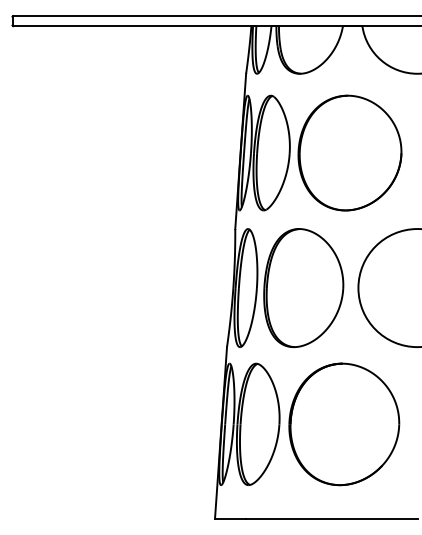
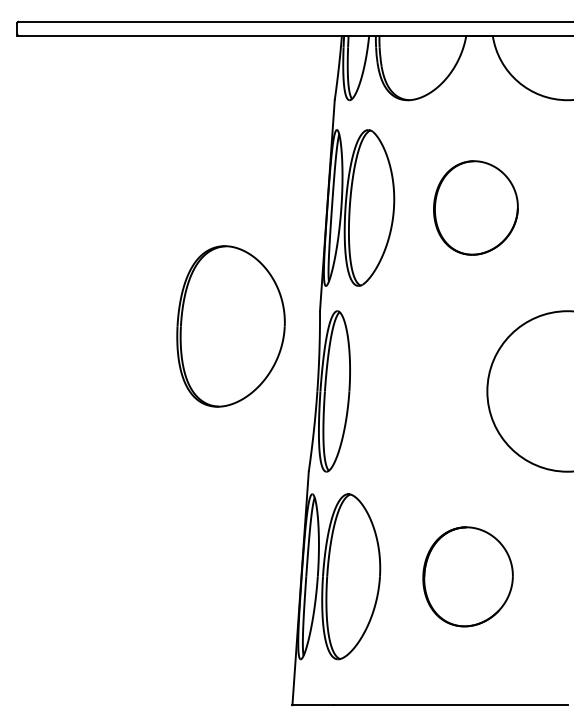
part: (349, 152) -> (475, 207), size x0.6
part: (303, 288) -> (230, 326), moved
part: (343, 424) -> (467, 576), size x0.6

